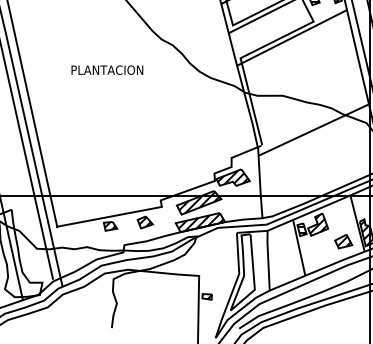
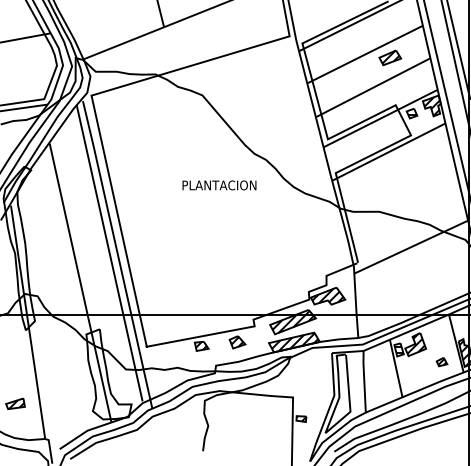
text: (107, 70) -> (219, 185), moved
part: (343, 241) -> (441, 361), size x0.6

